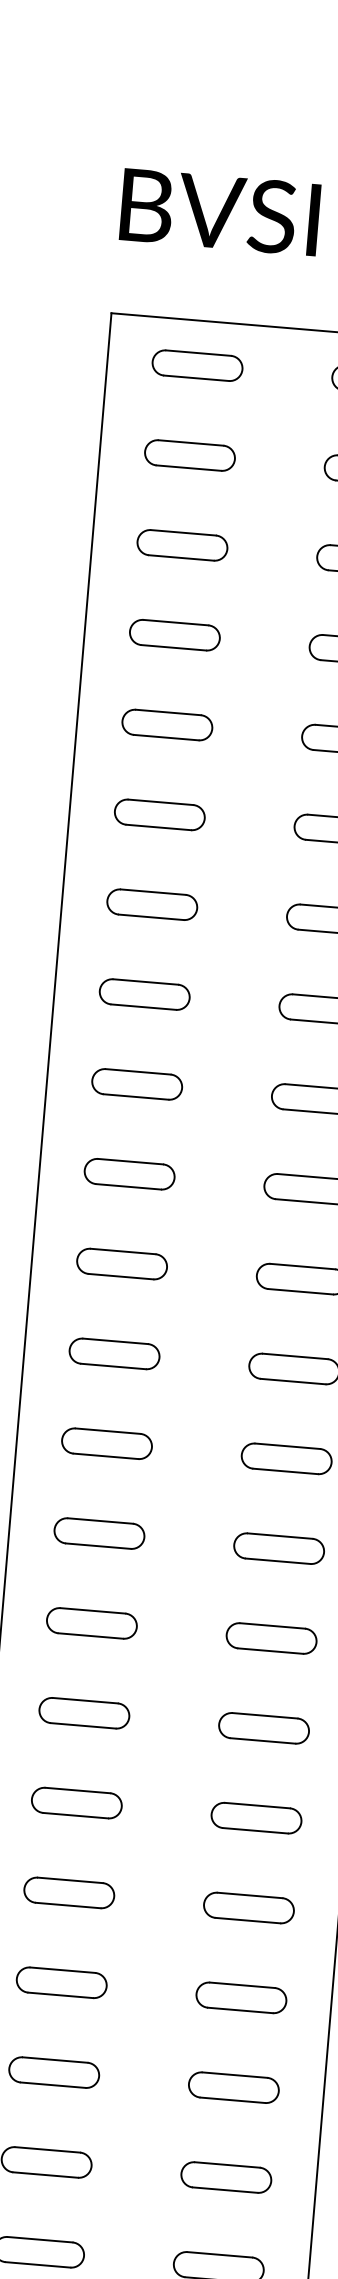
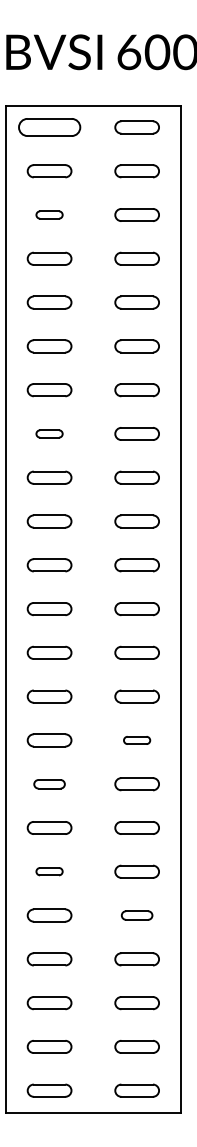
part: (197, 365) -> (49, 127), size x1.4
part: (182, 544) -> (49, 214), size x0.6
part: (144, 993) -> (49, 433), size x0.6
part: (270, 1638) -> (136, 740), size x0.6
part: (84, 1713) -> (49, 784), size x0.7
part: (69, 1892) -> (49, 871), size x0.6
part: (240, 1997) -> (136, 915), size x0.7

